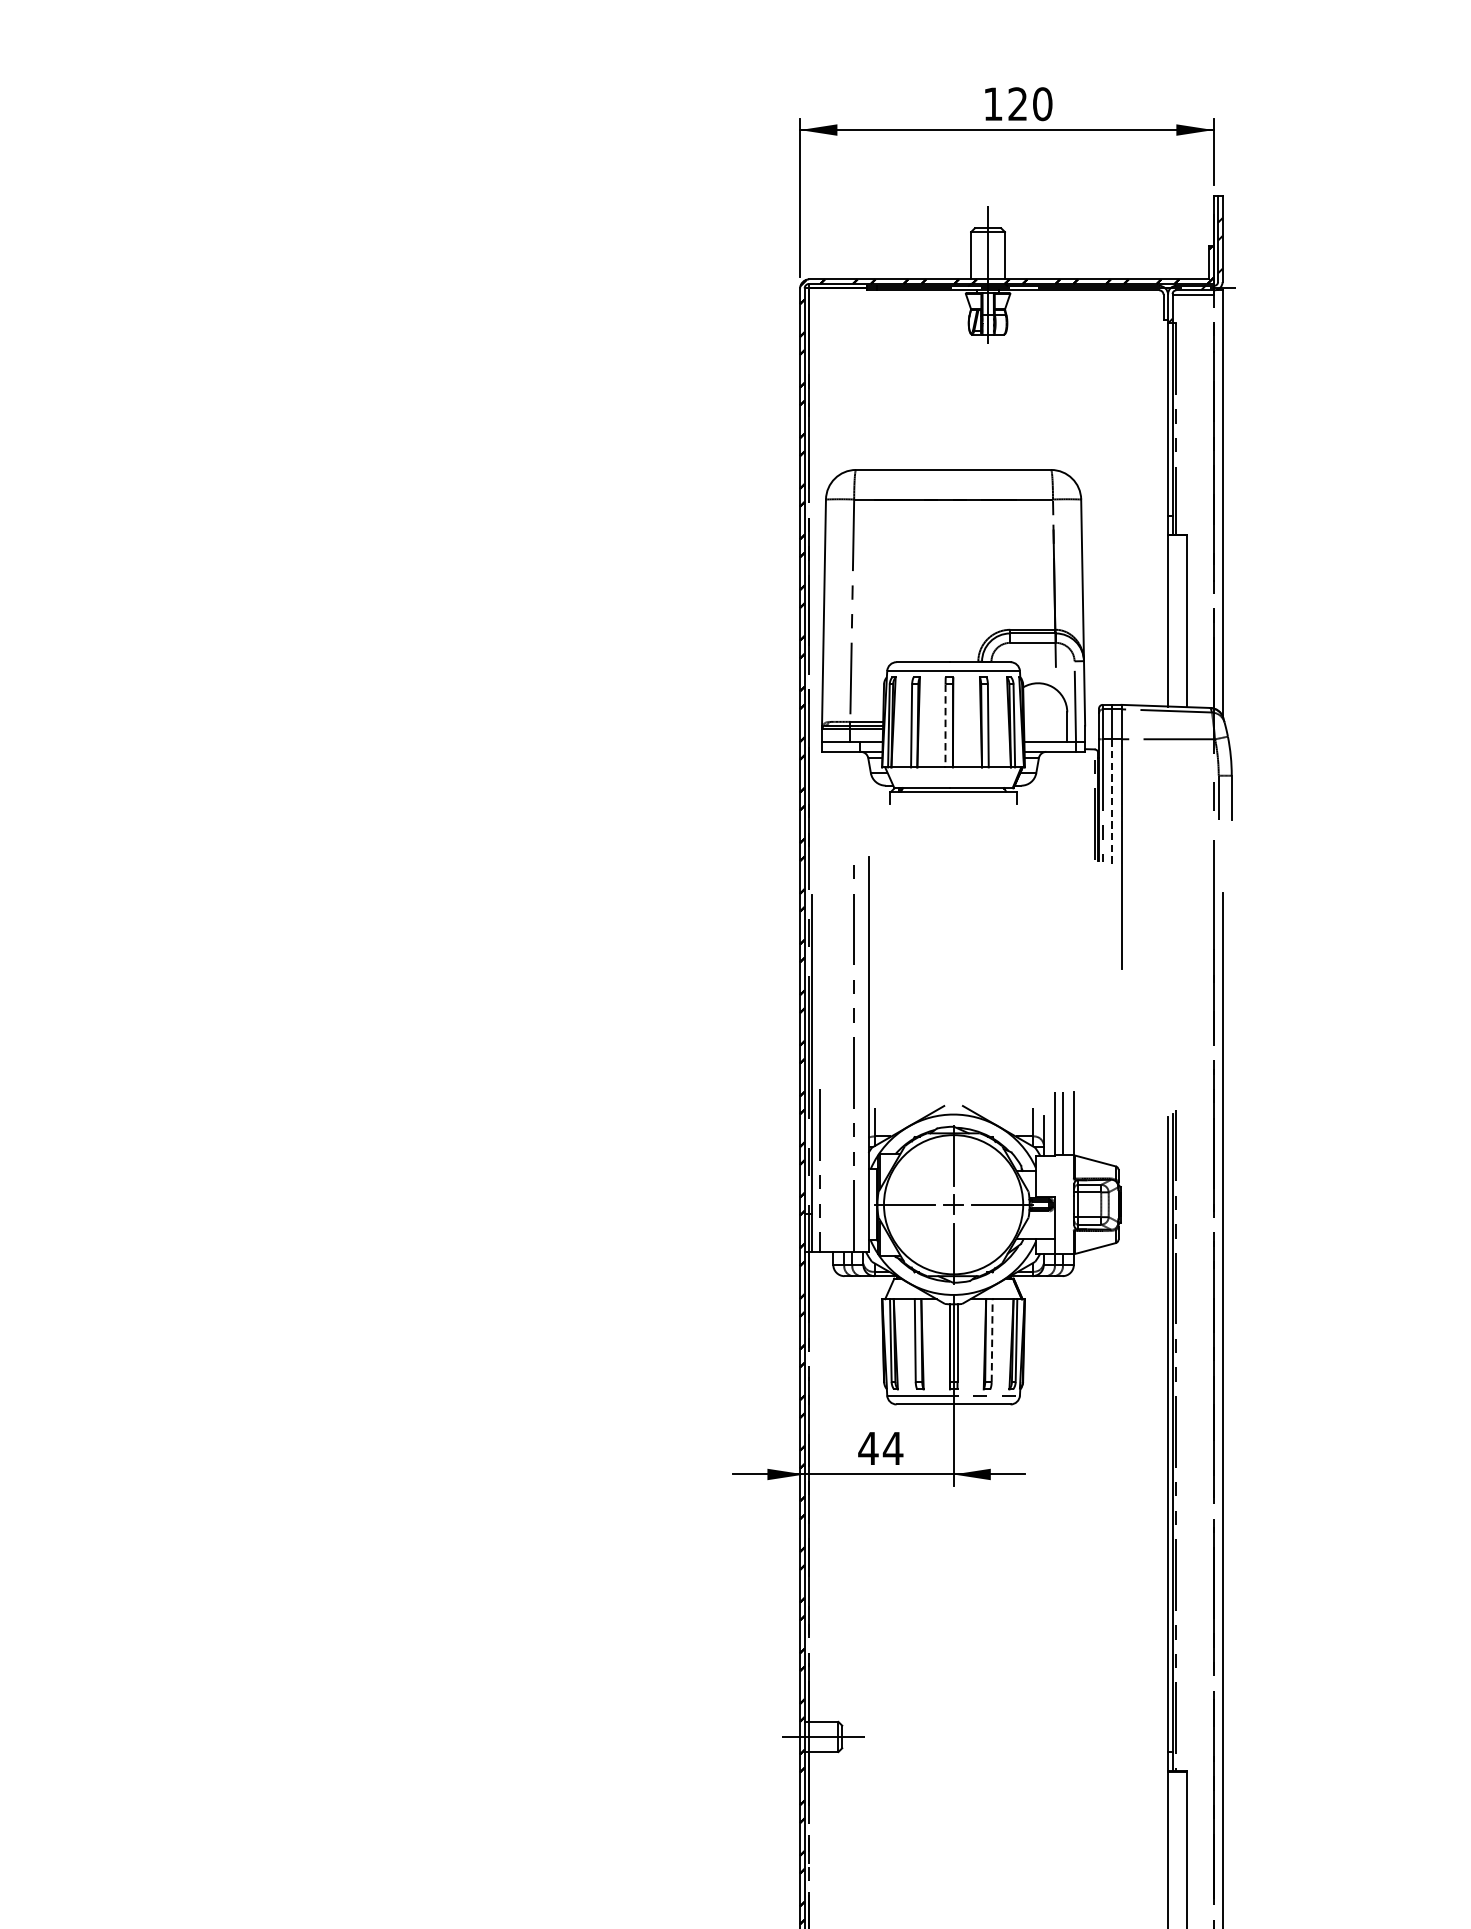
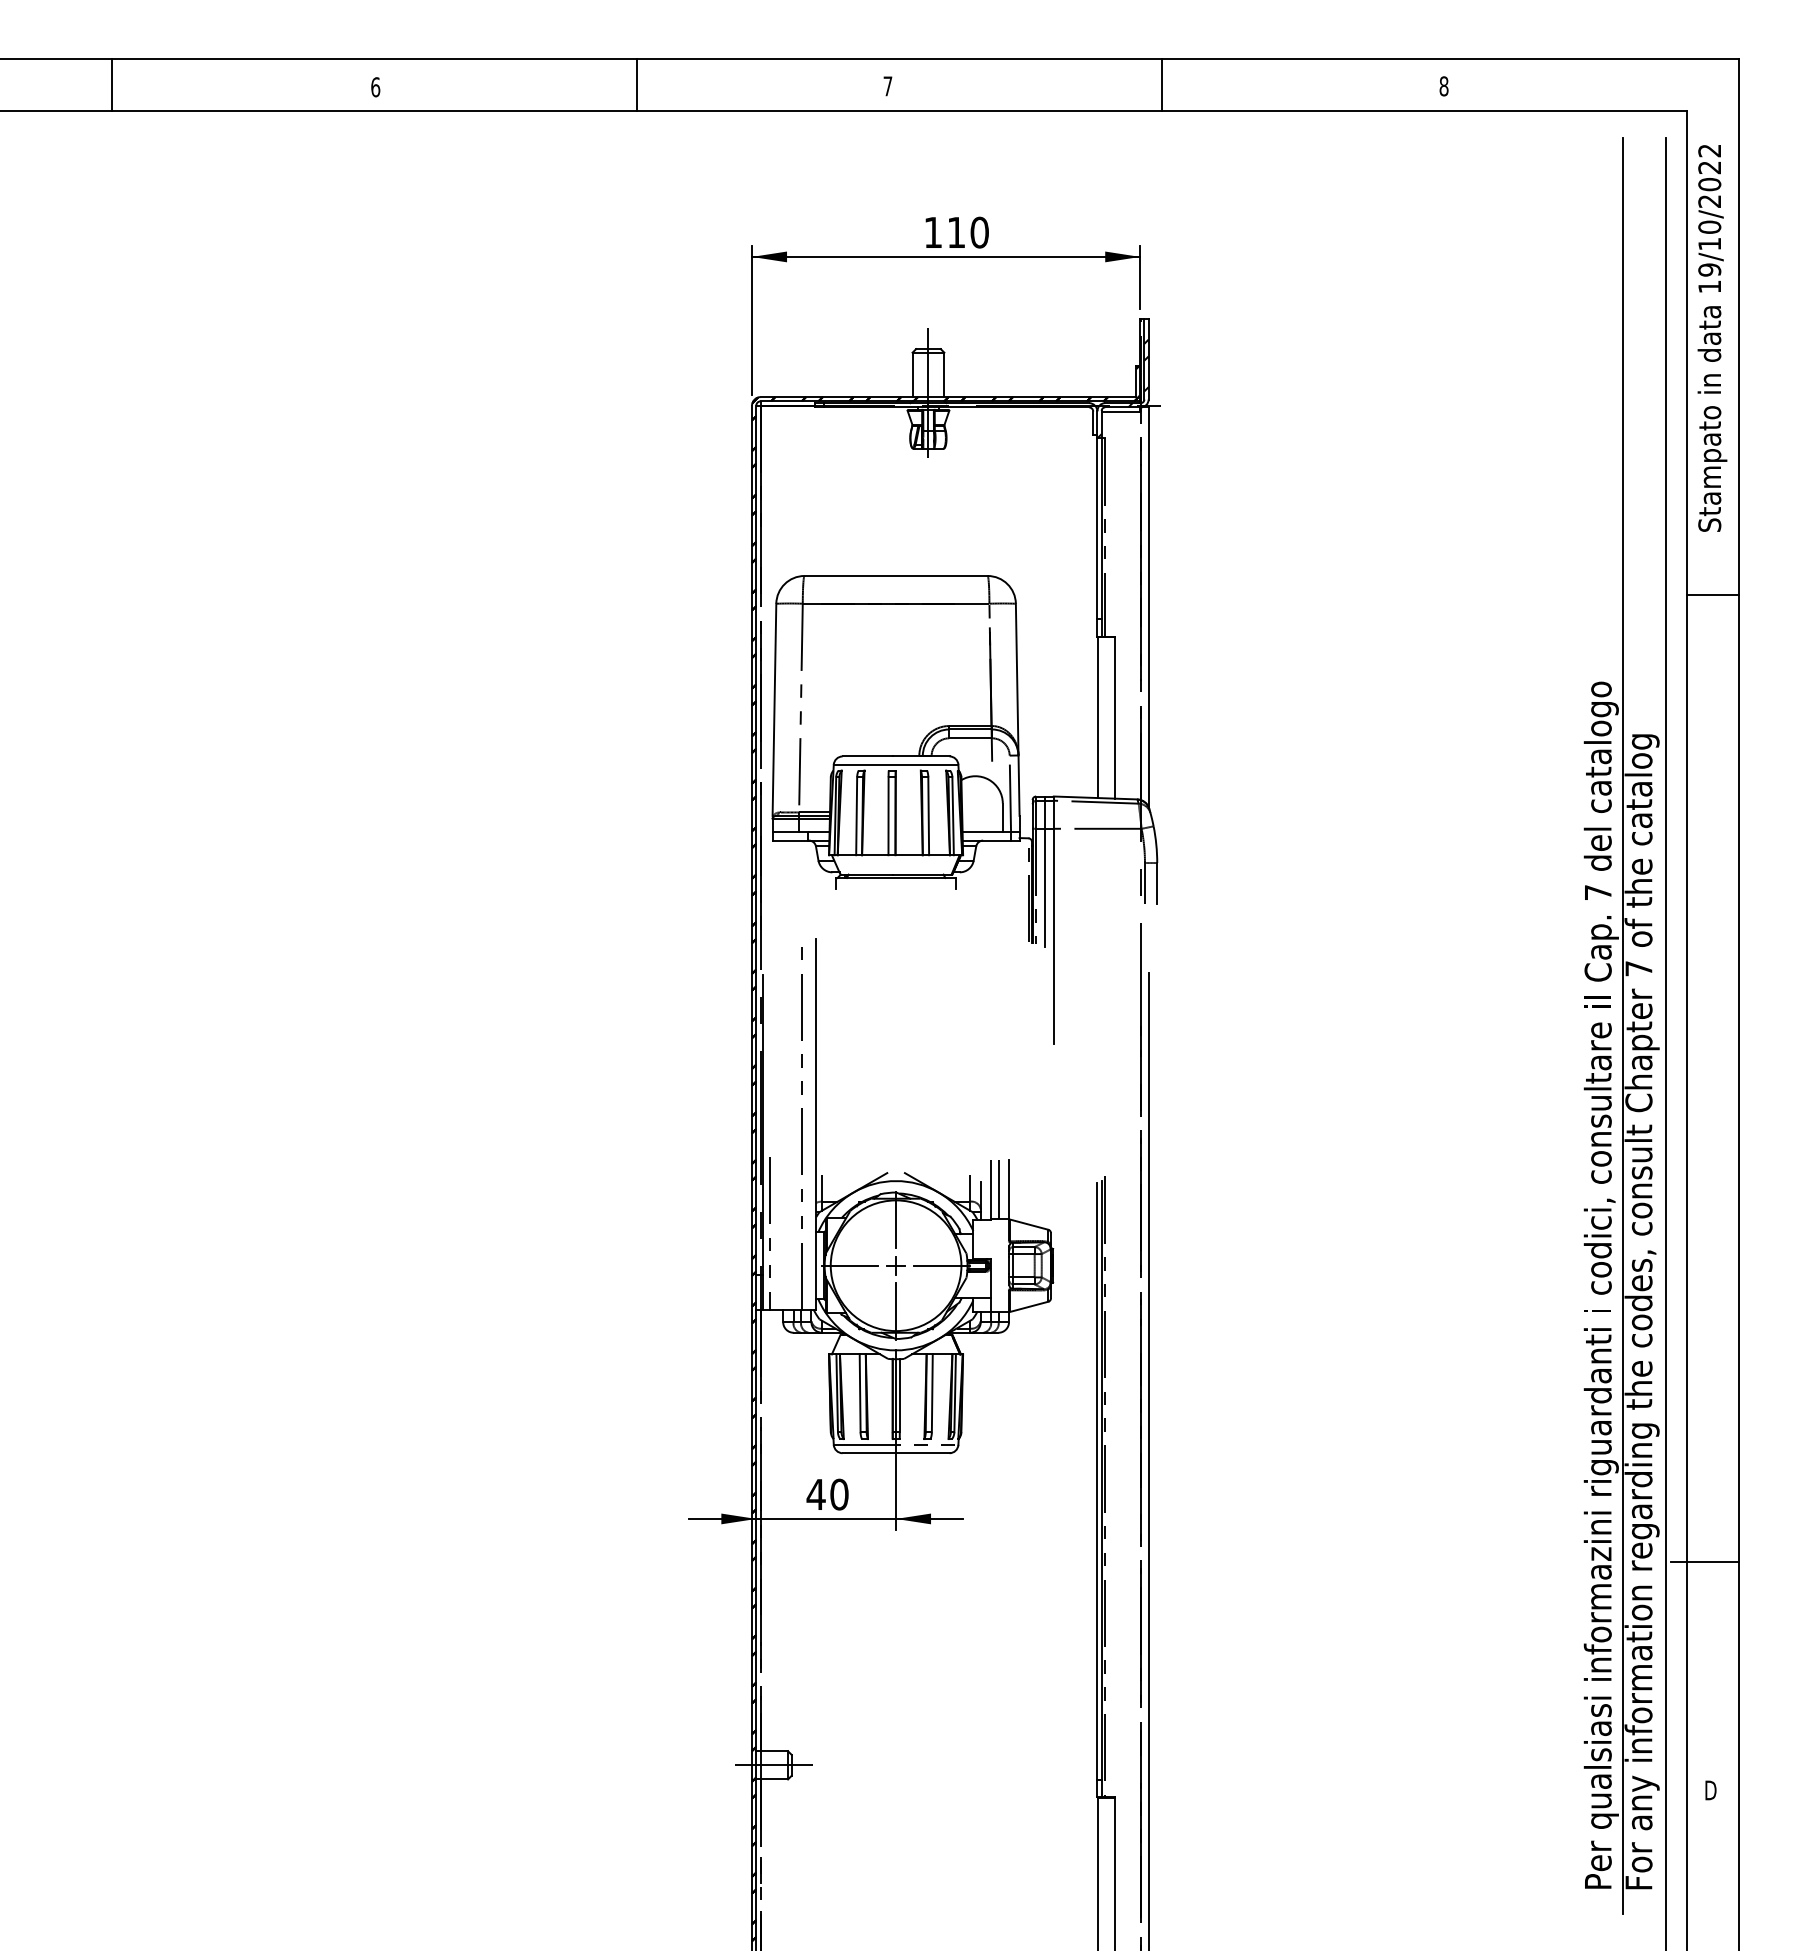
text: (1016, 102) -> (955, 231), 120 -> 110
line: (945, 726) -> (888, 816), dashed -> solid
line: (1111, 801) -> (1044, 887), dashed -> solid
line: (992, 1340) -> (932, 1393), dashed -> solid
text: (892, 1448) -> (838, 1494), 44 -> 40

